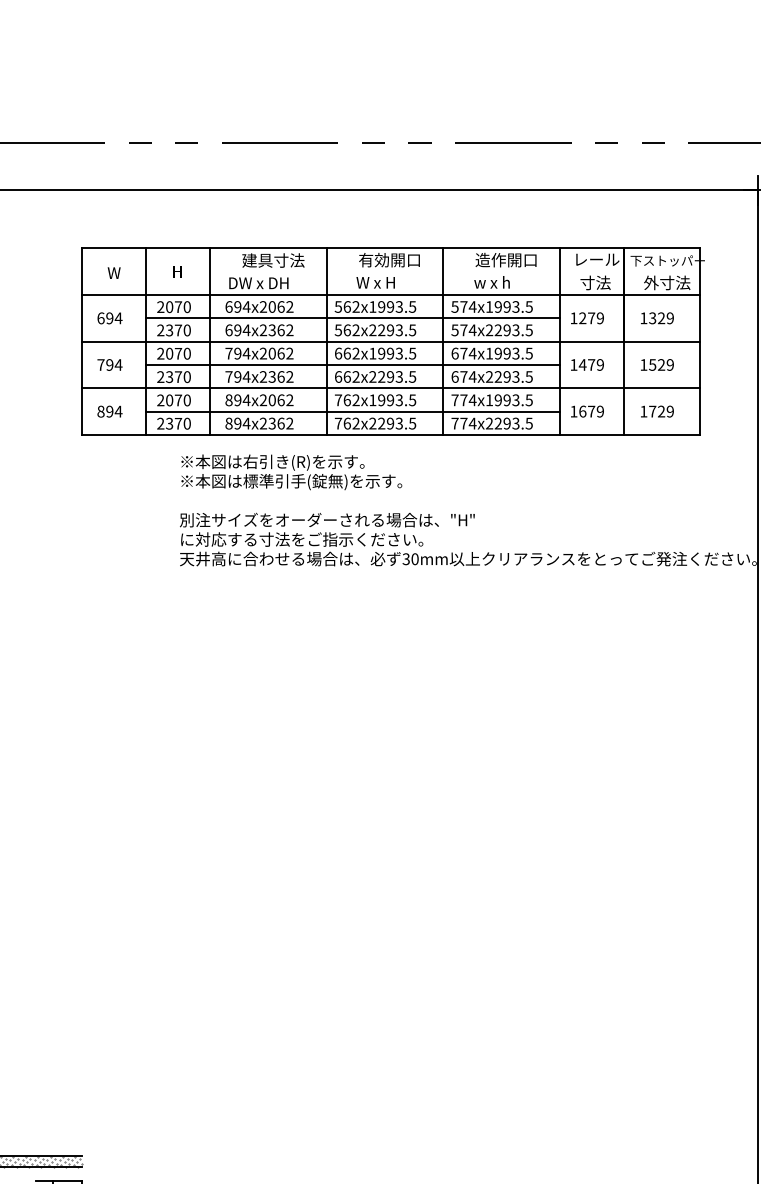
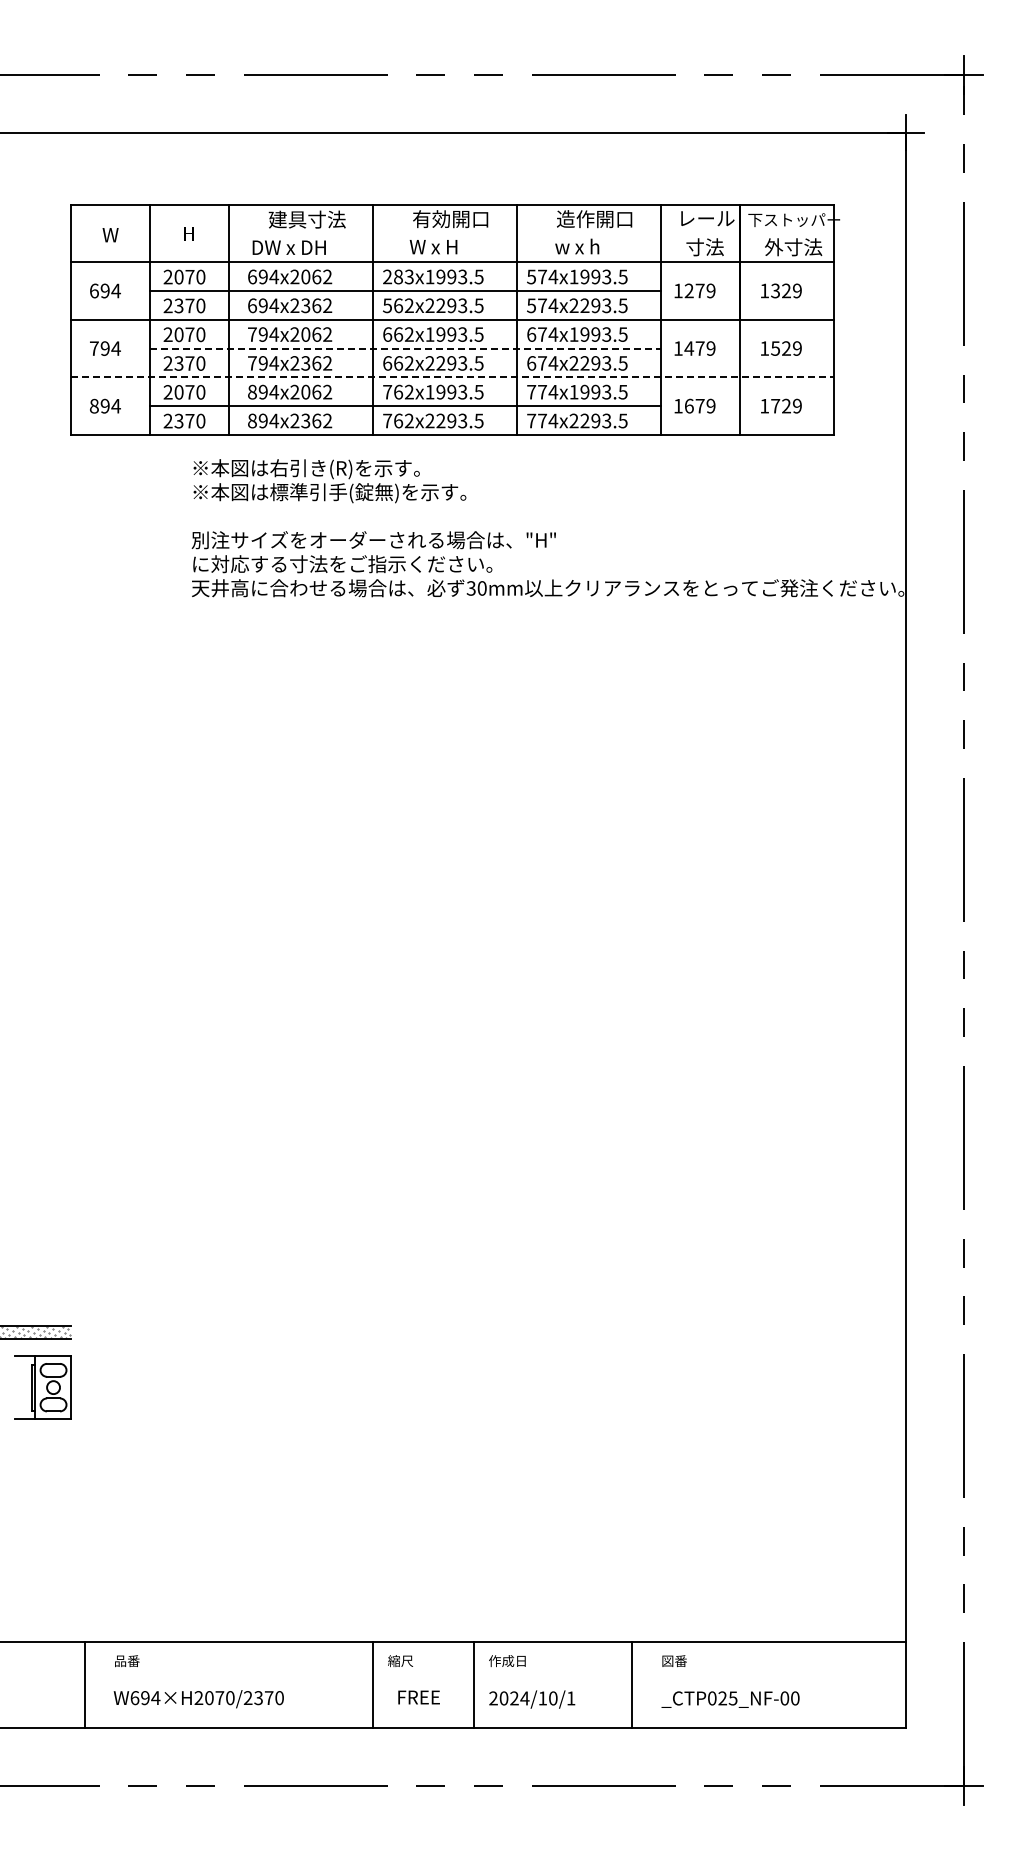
text: (347, 306) -> (398, 276), 562x1993.5 -> 283x1993.5
line: (352, 364) -> (405, 348), solid -> dashed
line: (391, 388) -> (452, 377), solid -> dashed

